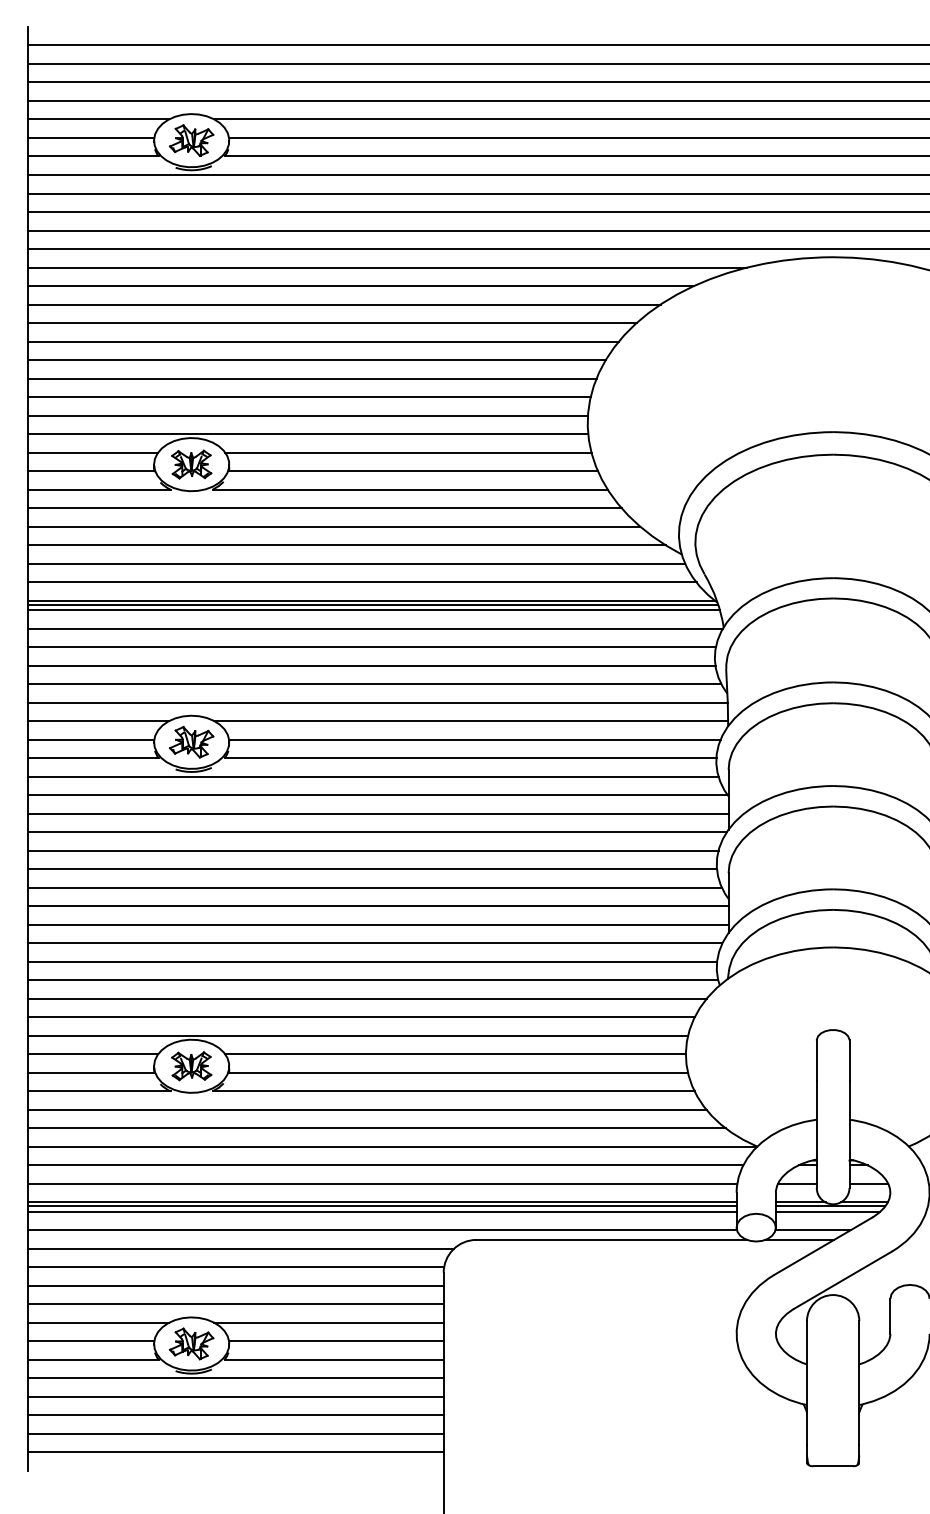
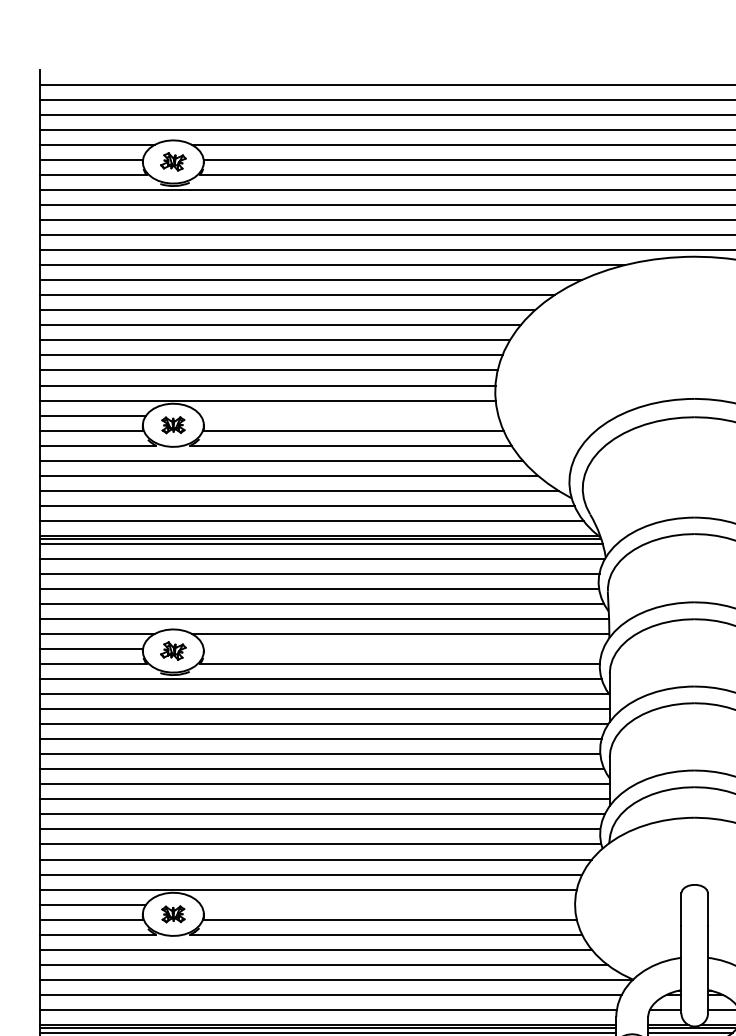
part: (191, 140) -> (173, 161), size x0.7
line: (408, 452) -> (349, 415), removed
part: (191, 464) -> (173, 425), size x0.7
line: (474, 739) -> (403, 648), removed
part: (191, 742) -> (173, 651), size x0.7
line: (455, 1054) -> (387, 904), removed
part: (191, 1066) -> (173, 914), size x0.7

